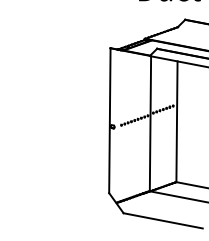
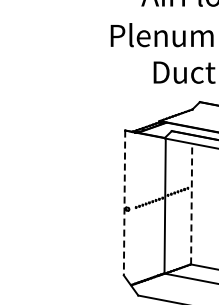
line: (109, 121) -> (124, 203), solid -> dashed
line: (176, 121) -> (191, 203), solid -> dashed

